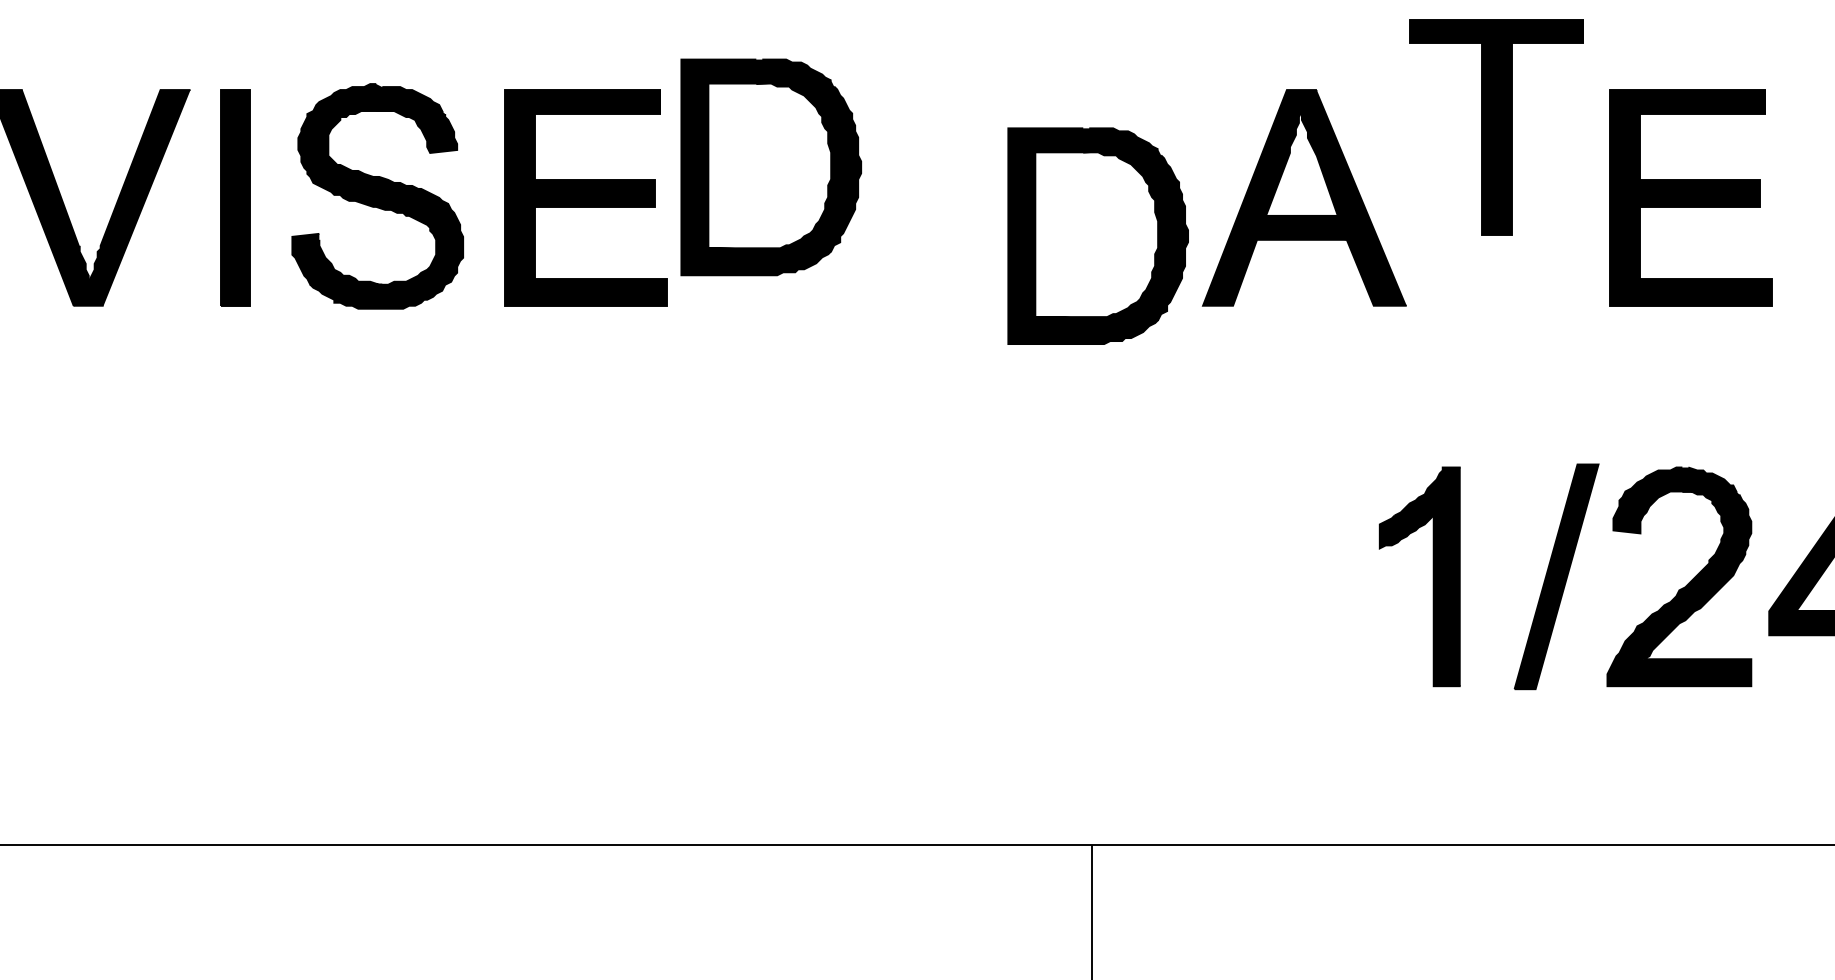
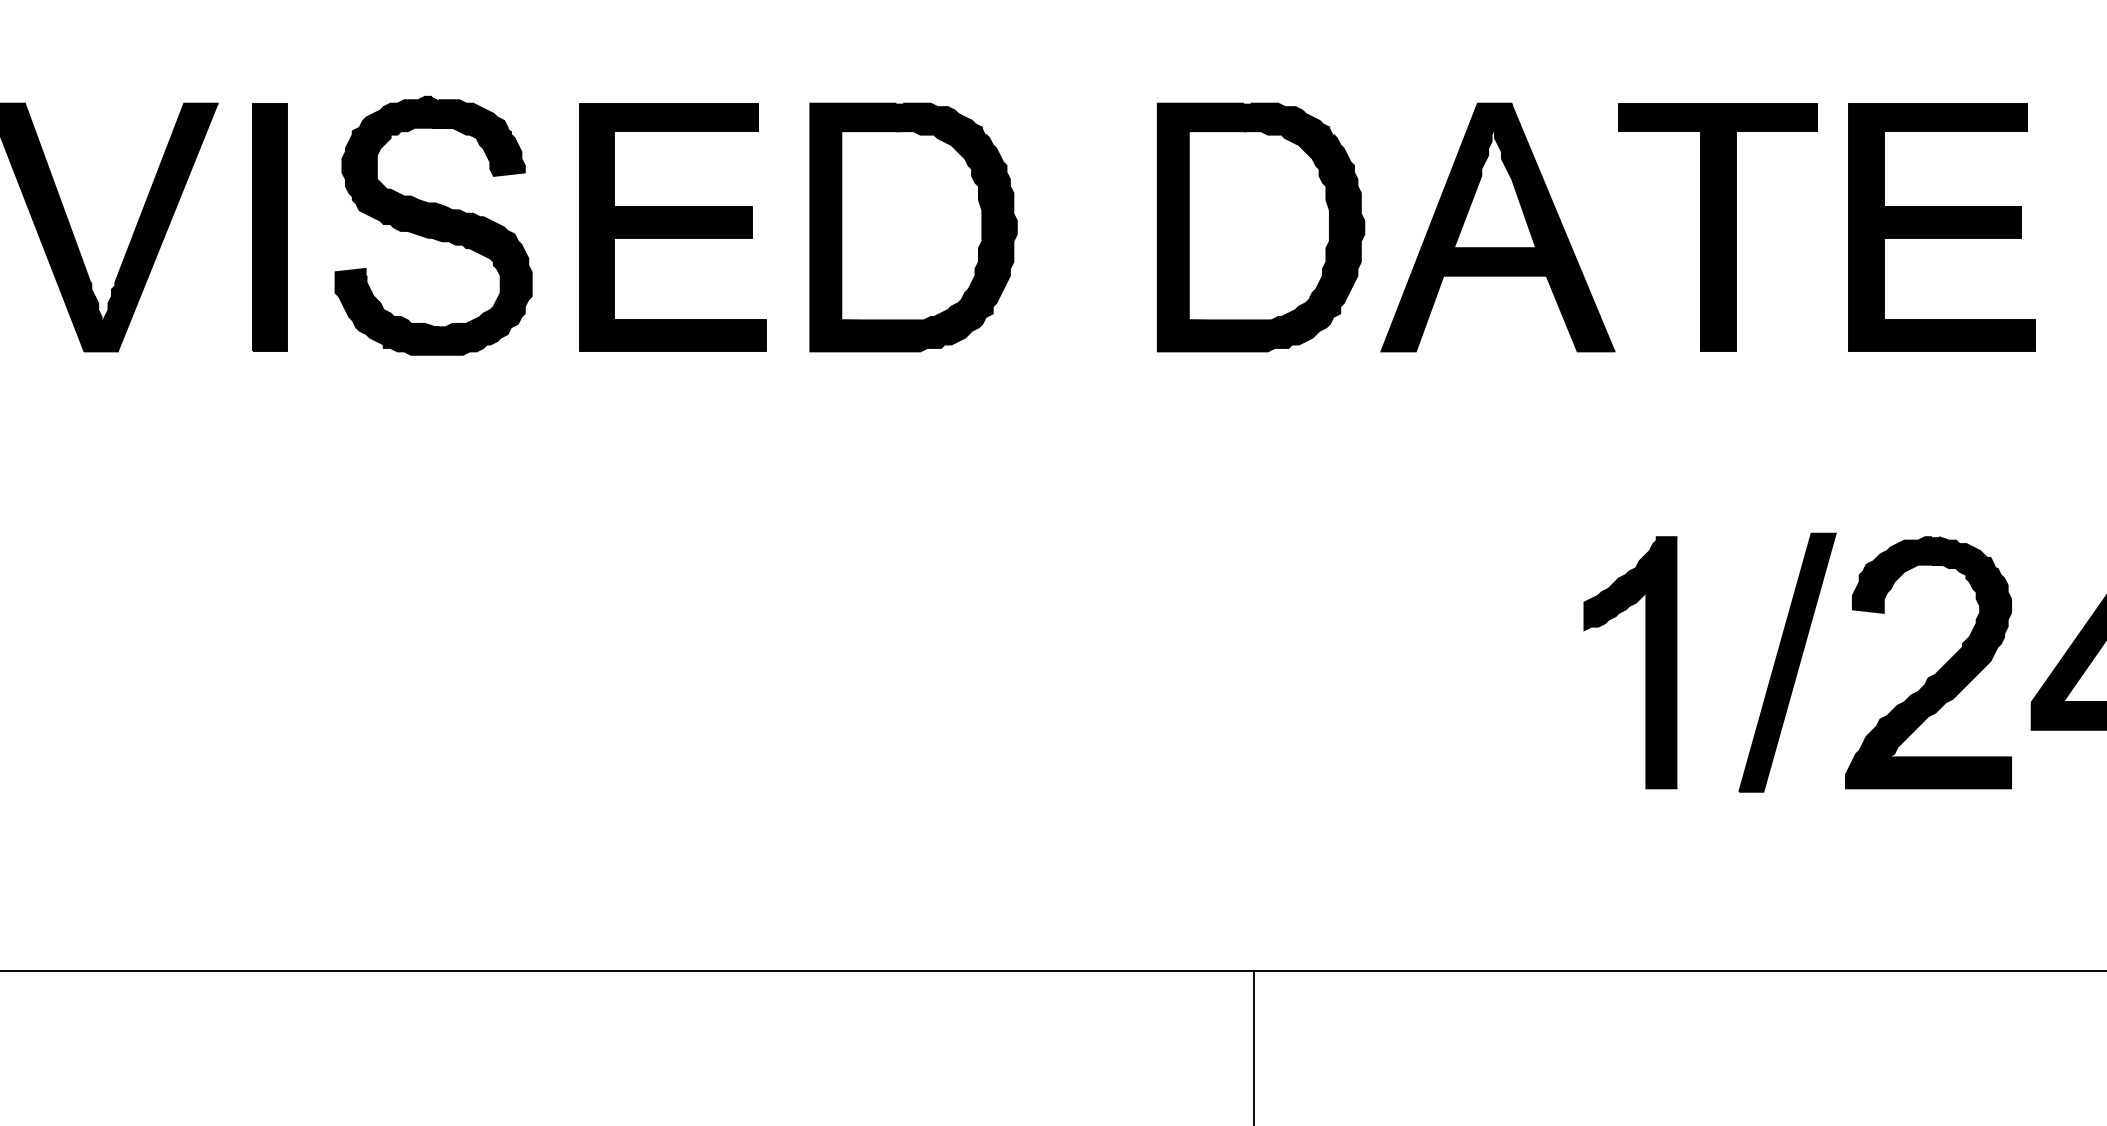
part: (1495, 127) -> (1717, 227), moved
part: (771, 167) -> (913, 227), moved
part: (1098, 236) -> (1261, 227), moved

